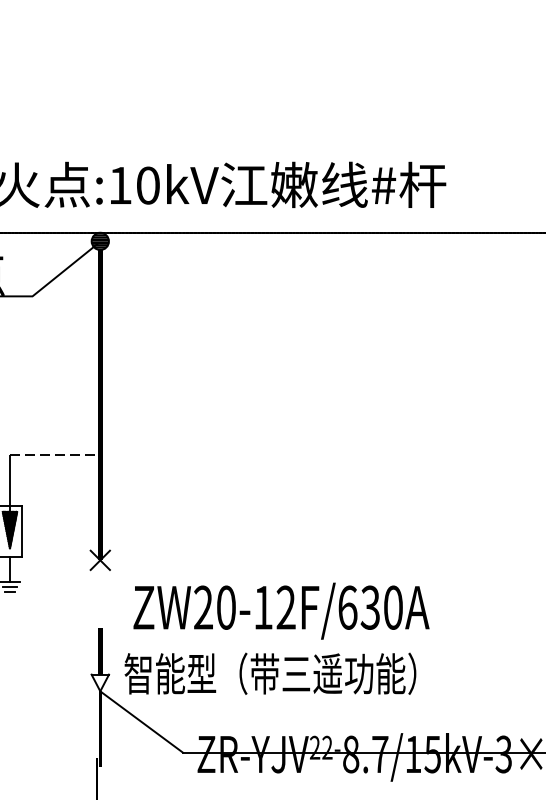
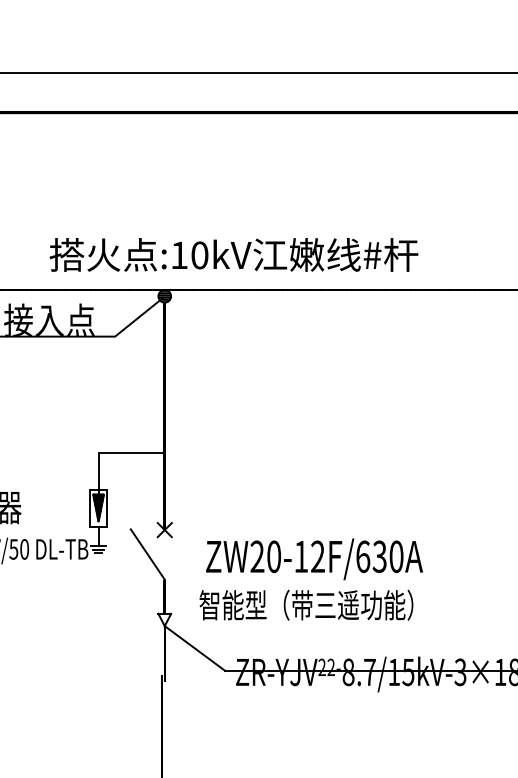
line: (56, 454) -> (132, 452), dashed -> solid
line: (76, 593) -> (147, 554), added
text: (275, 638) -> (310, 579), moved

